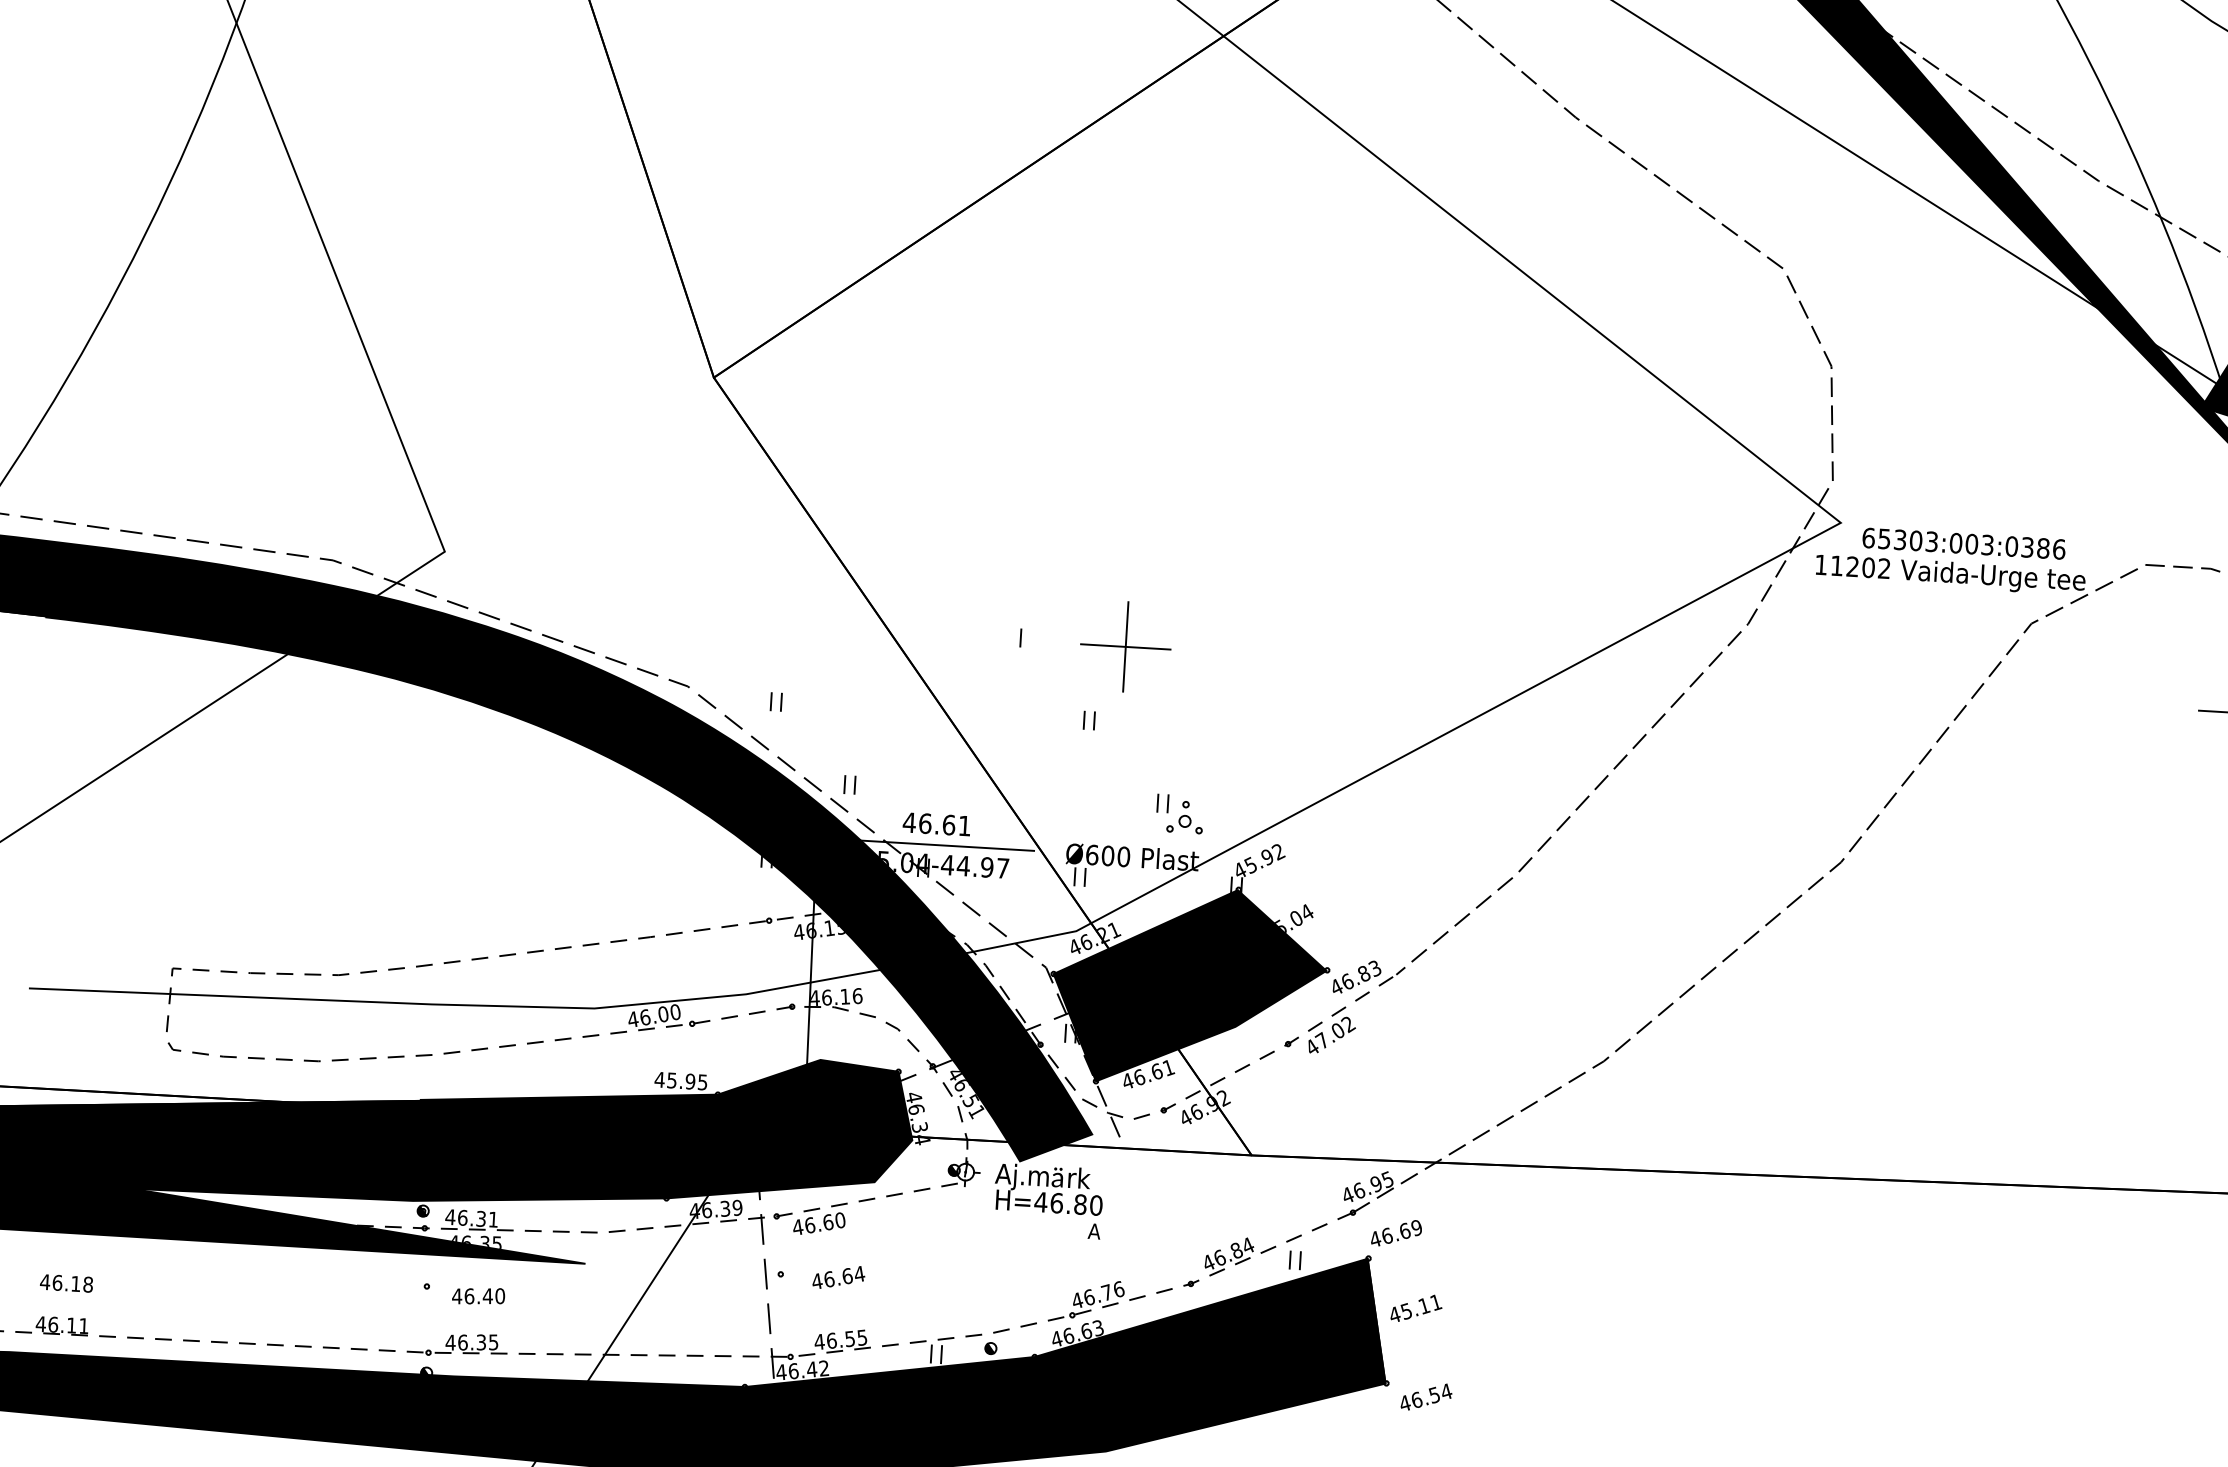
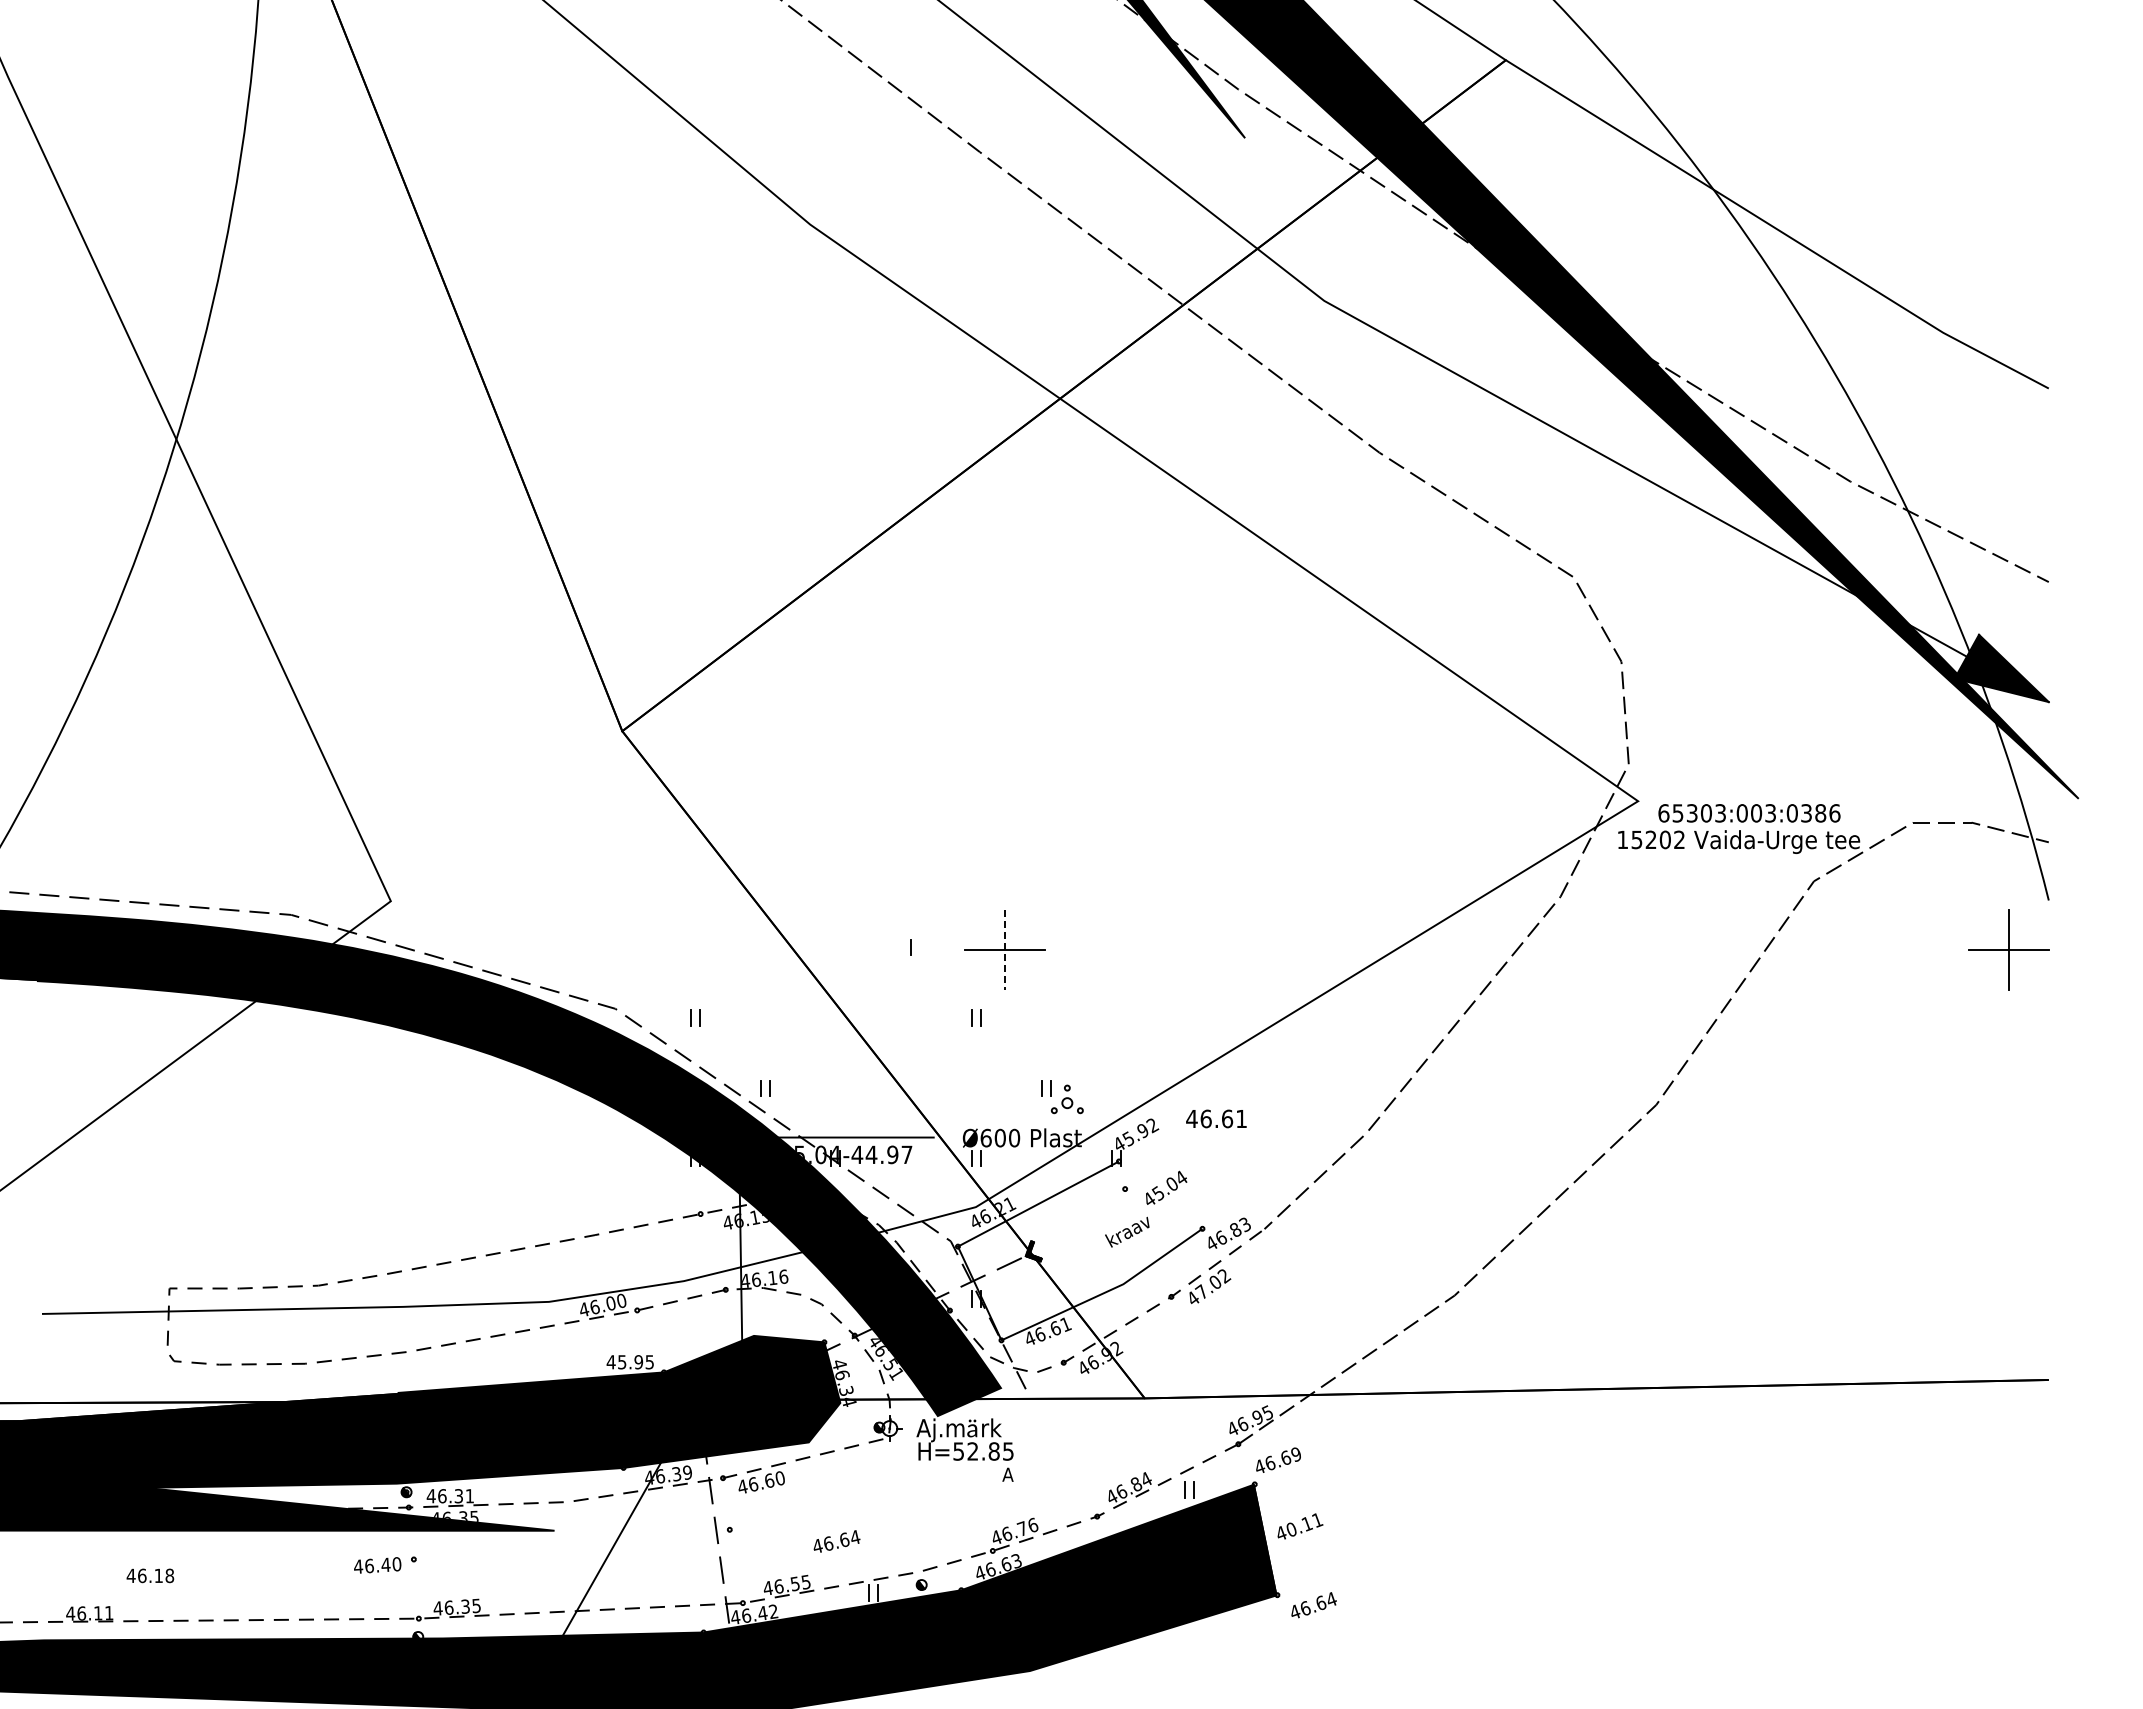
text: (1836, 565) -> (1636, 839), 11202 -> 15202
line: (1126, 647) -> (1005, 950), solid -> dashed
text: (936, 823) -> (1216, 1118), moved
fill: (1188, 986) -> (1079, 1250), removed
text: (1067, 1203) -> (982, 1451), H=46.80 -> H=52.85
text: (838, 1277) -> (836, 1541), moved
text: (66, 1283) -> (150, 1575), moved
text: (478, 1296) -> (377, 1565), moved
text: (1406, 1311) -> (1291, 1529), 45.11 -> 40.11
text: (1433, 1394) -> (1320, 1602), 46.54 -> 46.64

